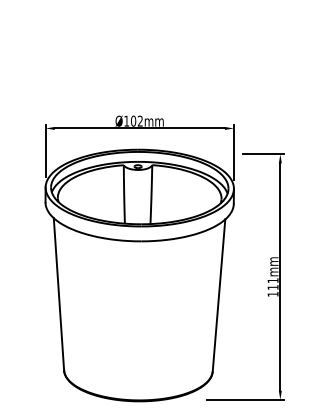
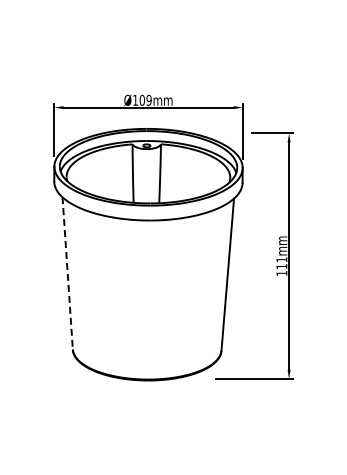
text: (139, 121) -> (148, 100), Ø102mm -> Ø109mm
line: (58, 294) -> (67, 273), solid -> dashed

